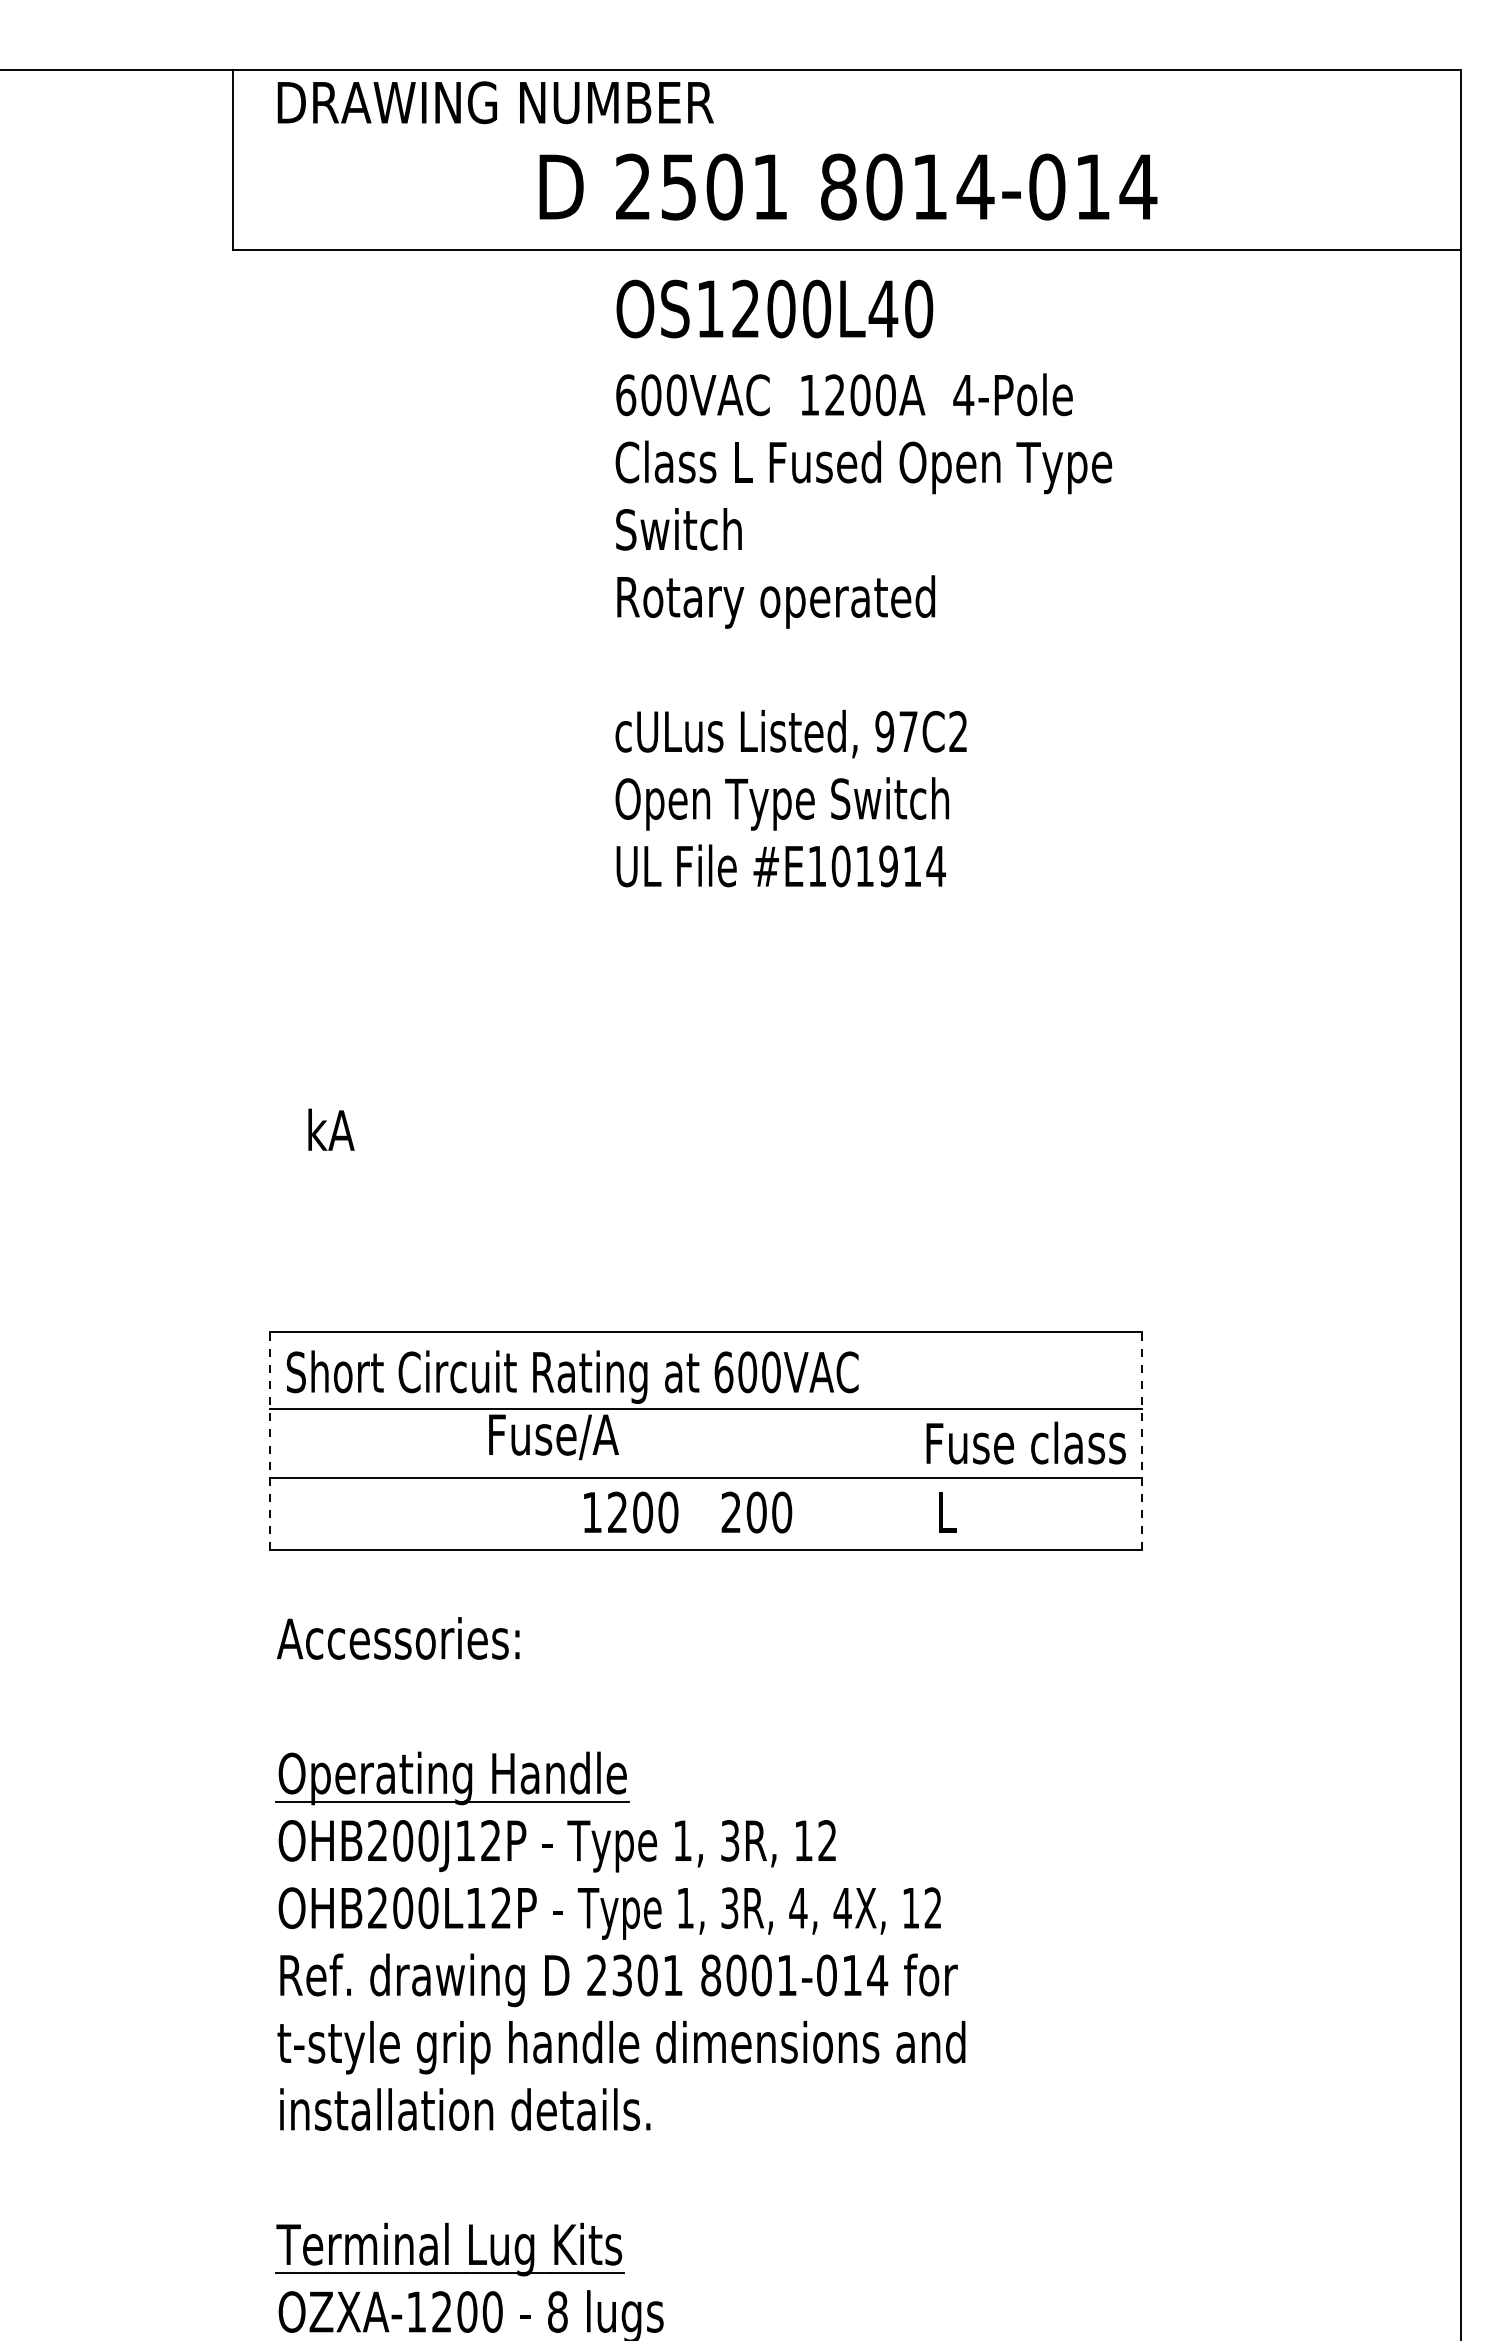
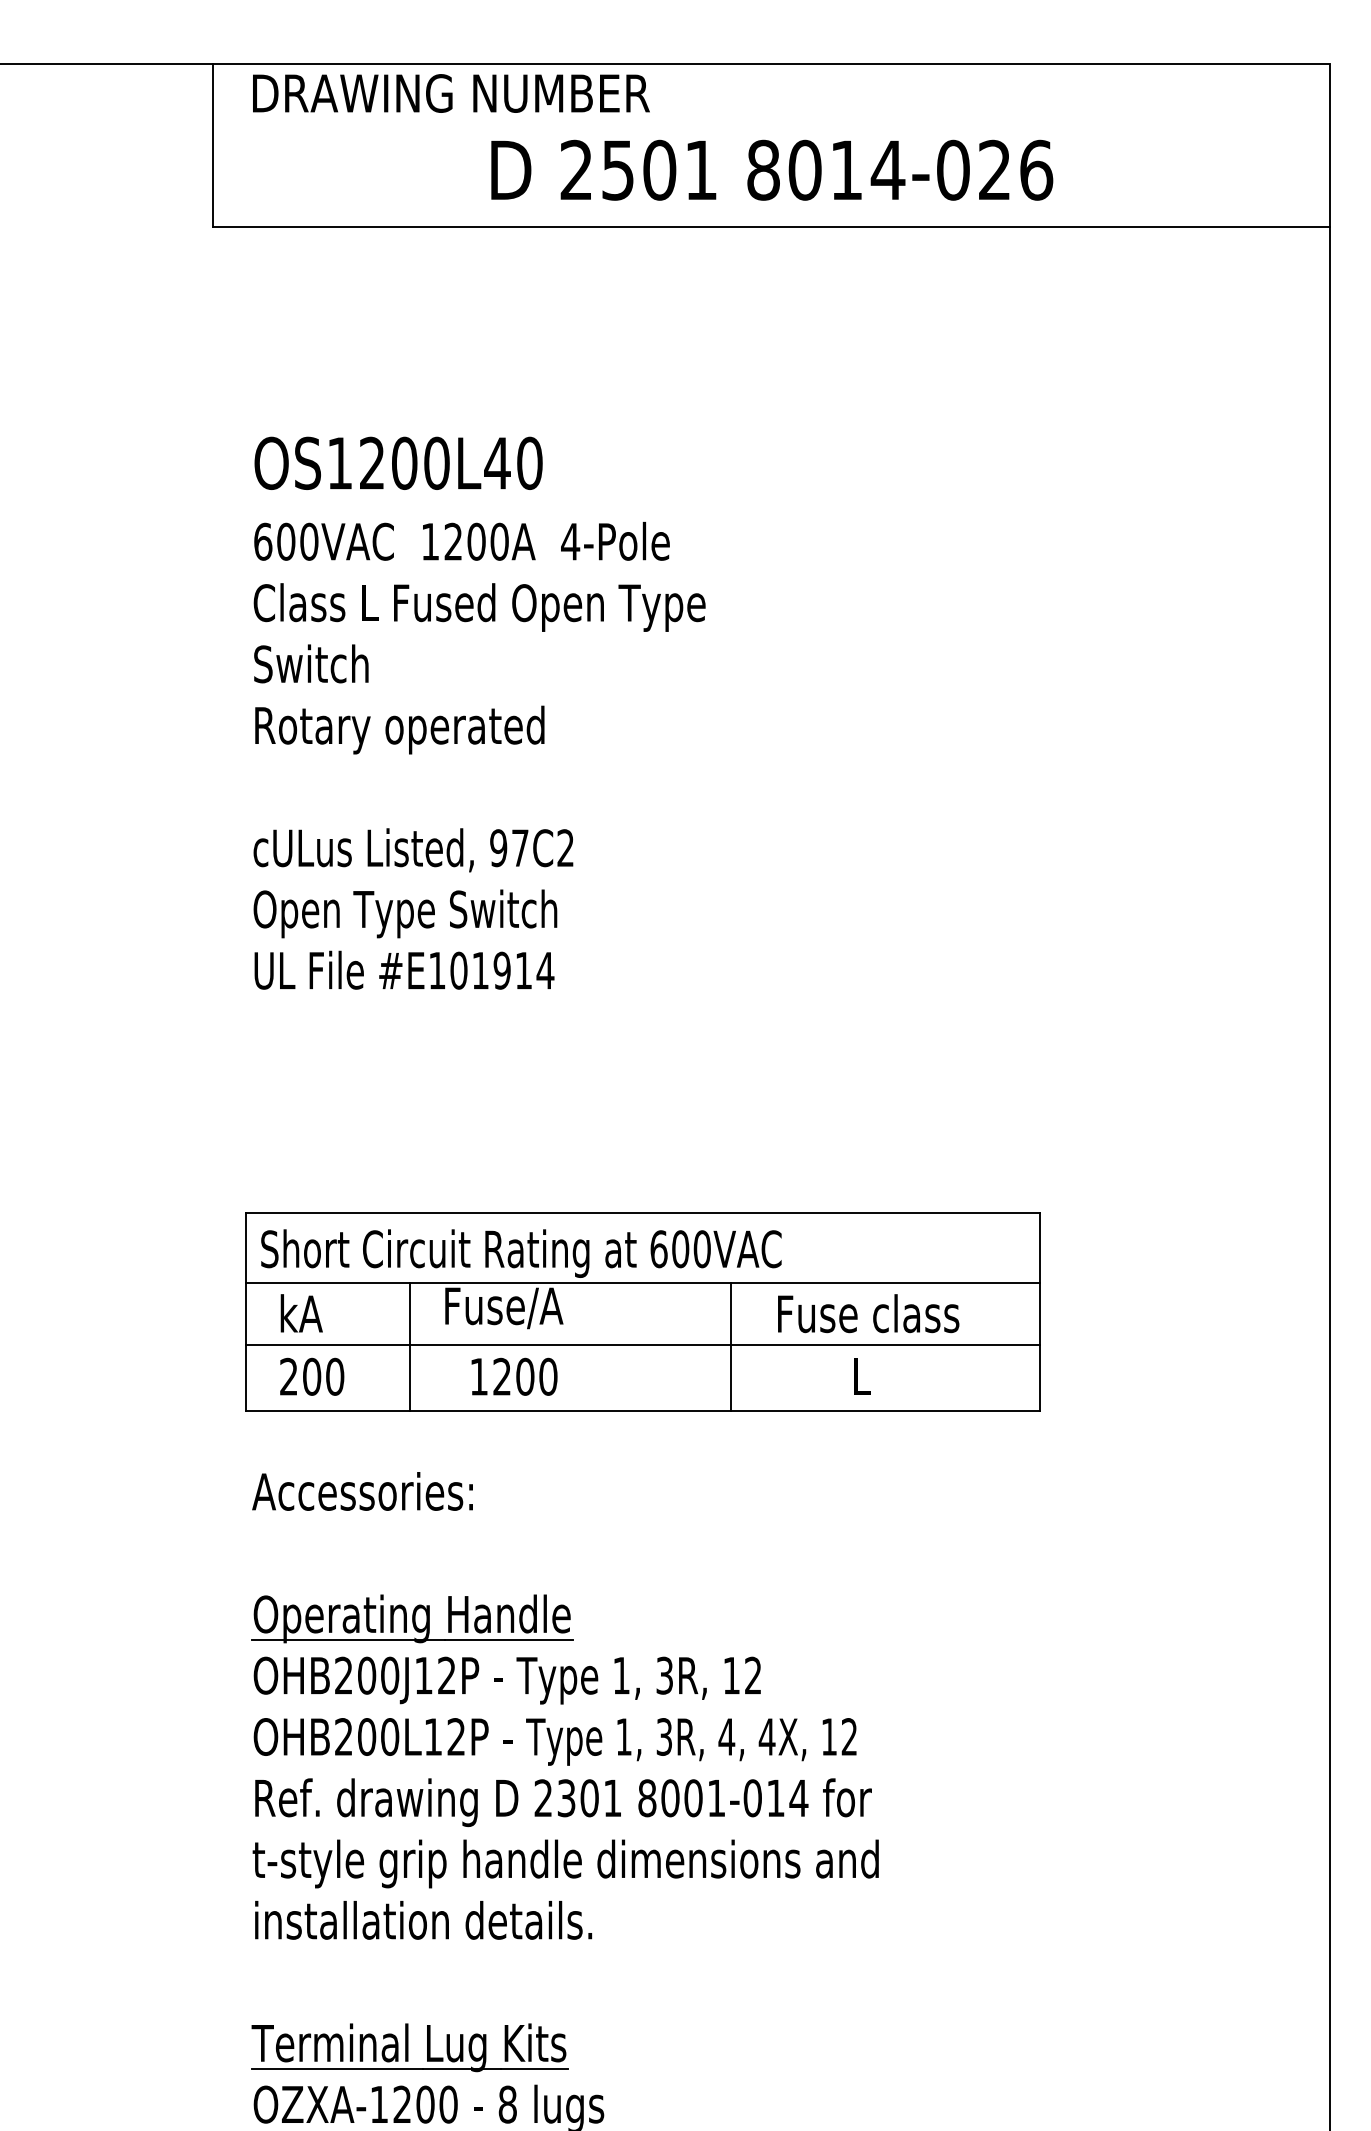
text: (1116, 186) -> (1016, 169), 8014-014 -> 8014-026
text: (863, 583) -> (479, 713), moved
text: (331, 1129) -> (301, 1313), moved
line: (270, 1441) -> (246, 1312), dashed -> solid
line: (1142, 1441) -> (1040, 1312), dashed -> solid
text: (1025, 1442) -> (868, 1313), moved
line: (450, 1479) -> (410, 1346), added
line: (803, 1479) -> (731, 1346), added
text: (631, 1512) -> (514, 1376), moved
text: (756, 1512) -> (311, 1376), moved

